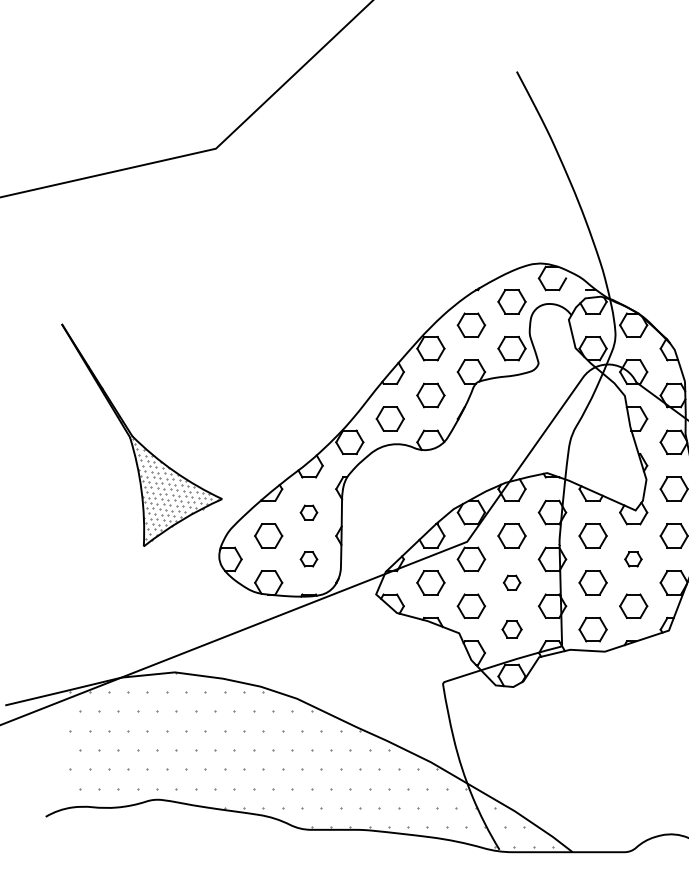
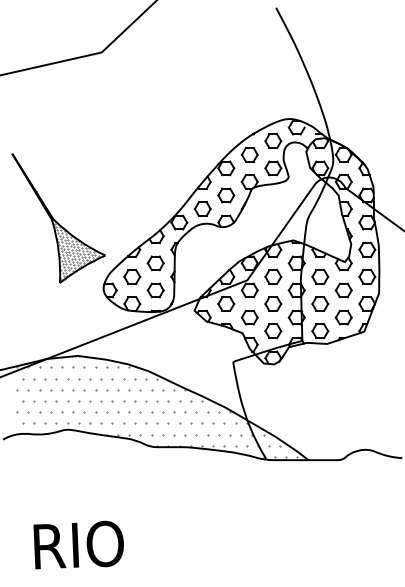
part: (308, 512) -> (155, 263), size x1.67
part: (308, 559) -> (155, 290), size x1.67
part: (633, 559) -> (343, 290), size x1.67
part: (512, 581) -> (273, 303), size x1.67
part: (512, 628) -> (273, 330), size x1.43

